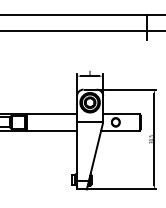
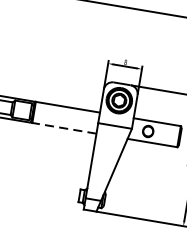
line: (52, 130) -> (64, 128), solid -> dashed

